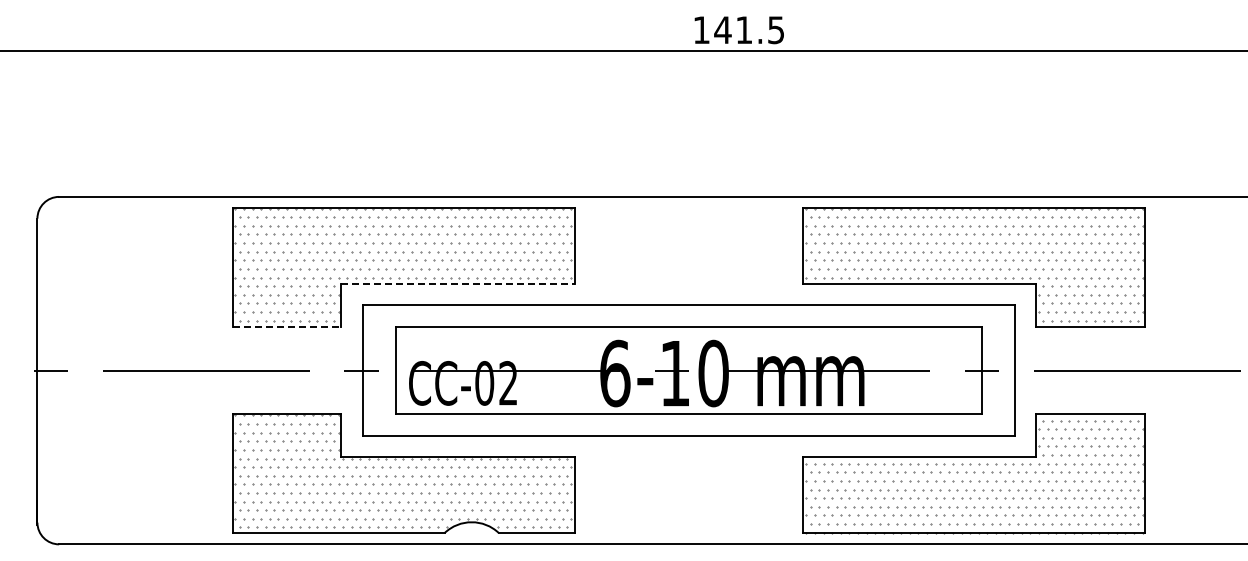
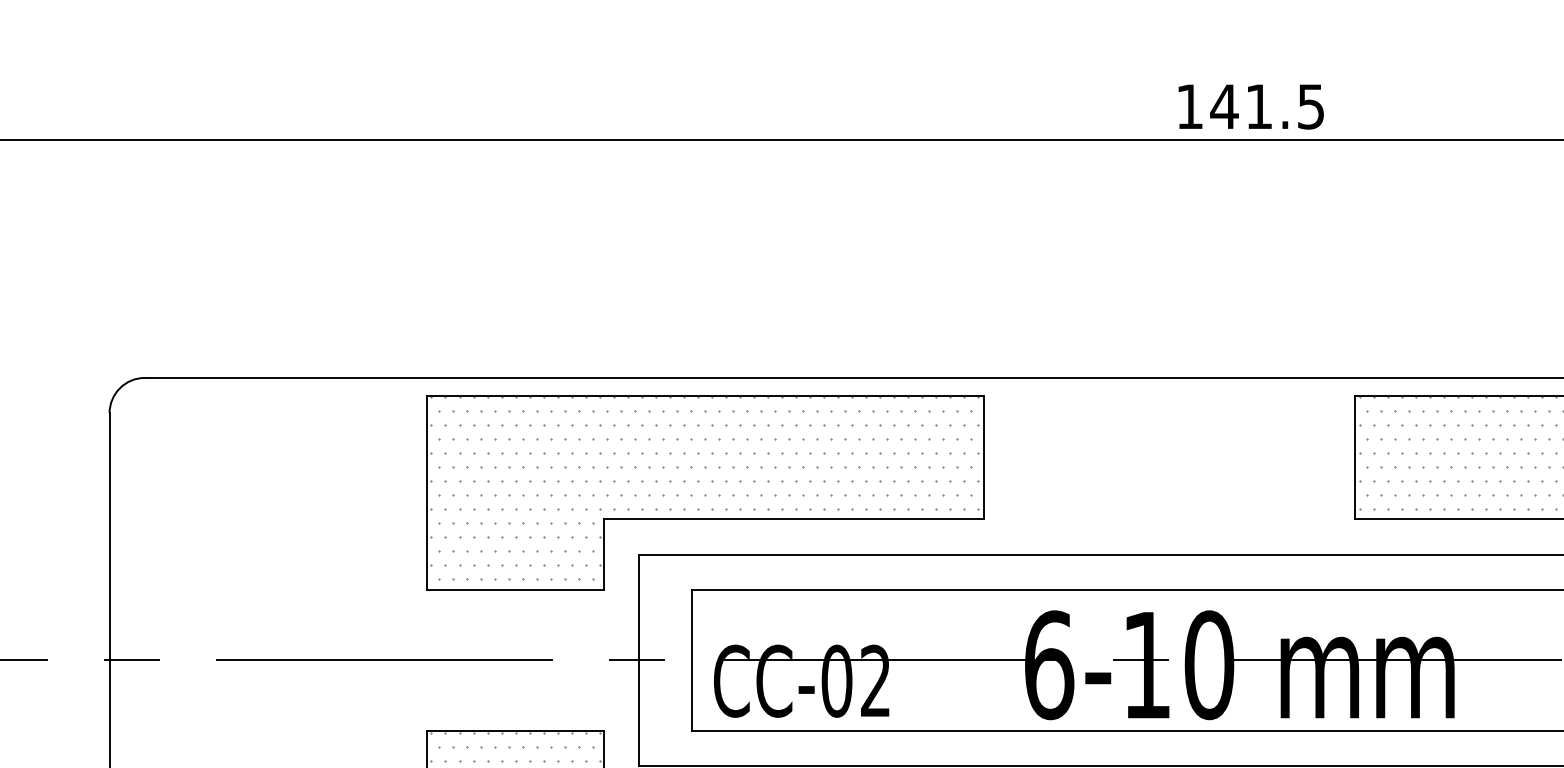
line: (458, 283) -> (794, 518), dashed -> solid
line: (287, 327) -> (516, 590), dashed -> solid

